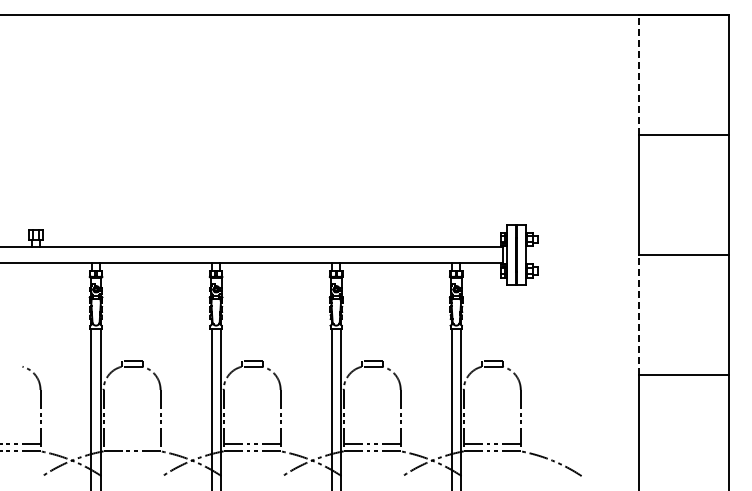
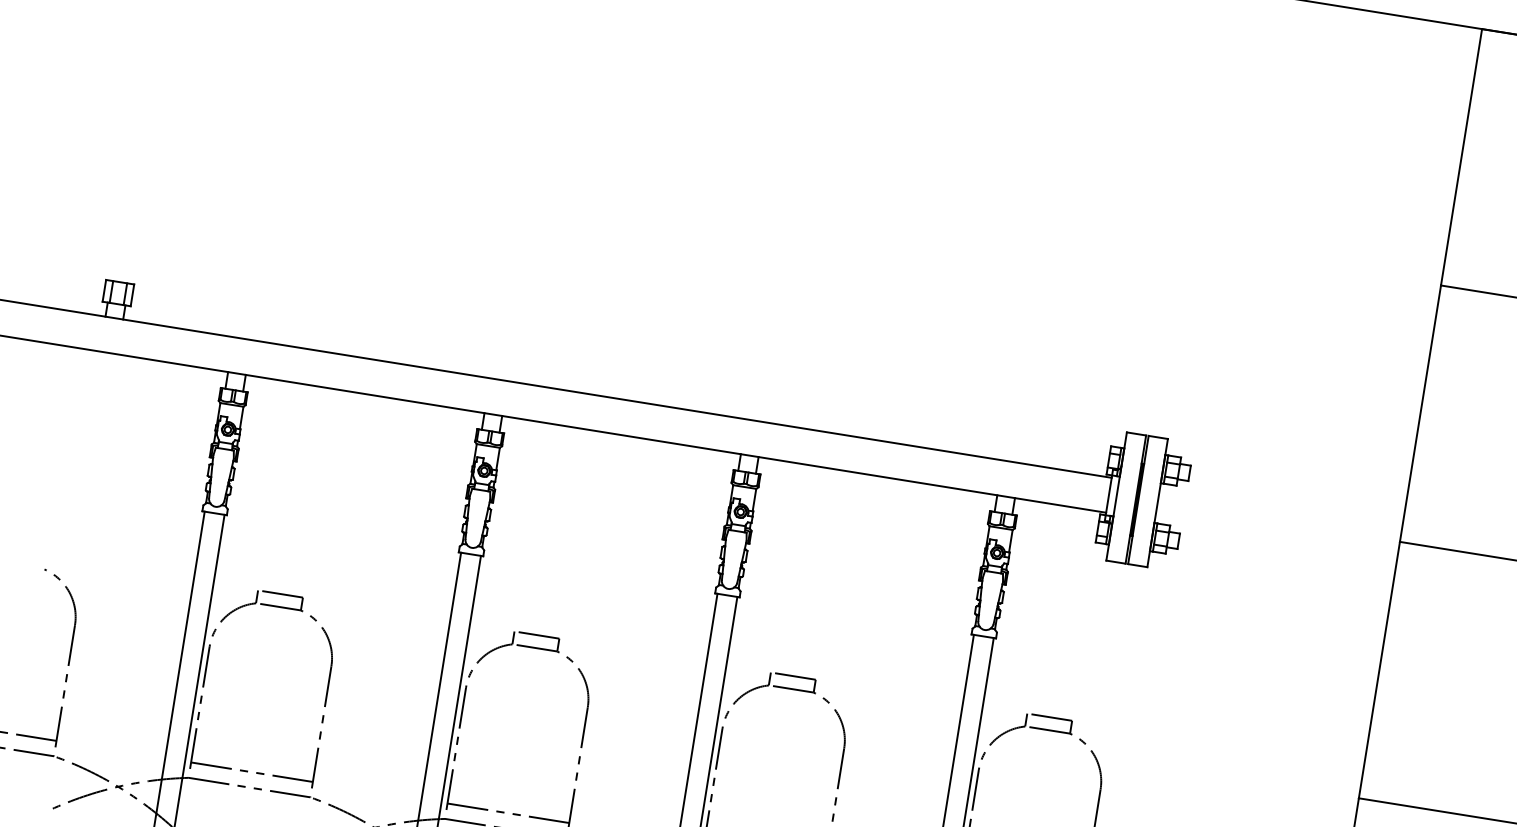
line: (639, 74) -> (1461, 156), dashed -> solid
line: (639, 314) -> (1379, 668), dashed -> solid
line: (131, 444) -> (250, 772), added

